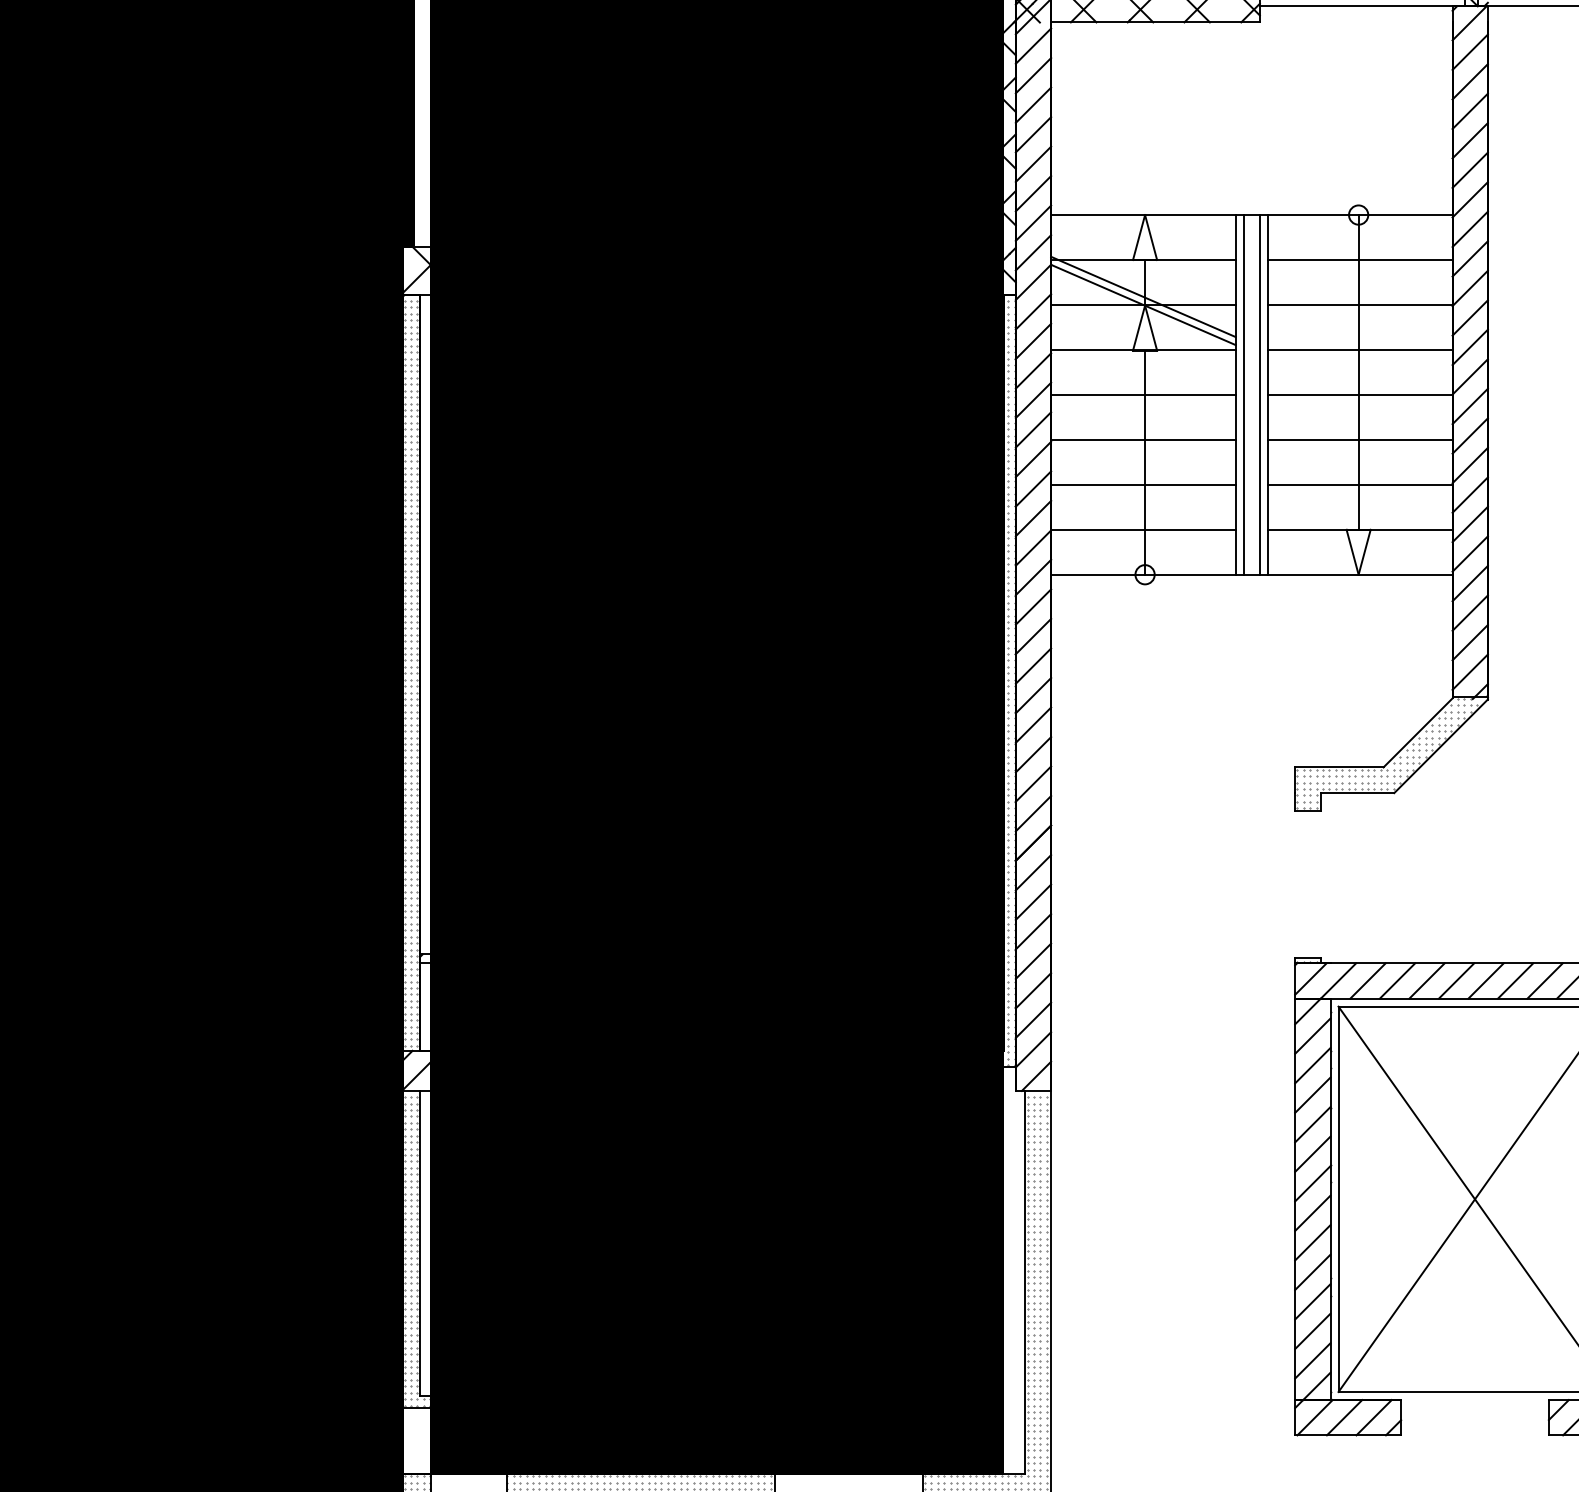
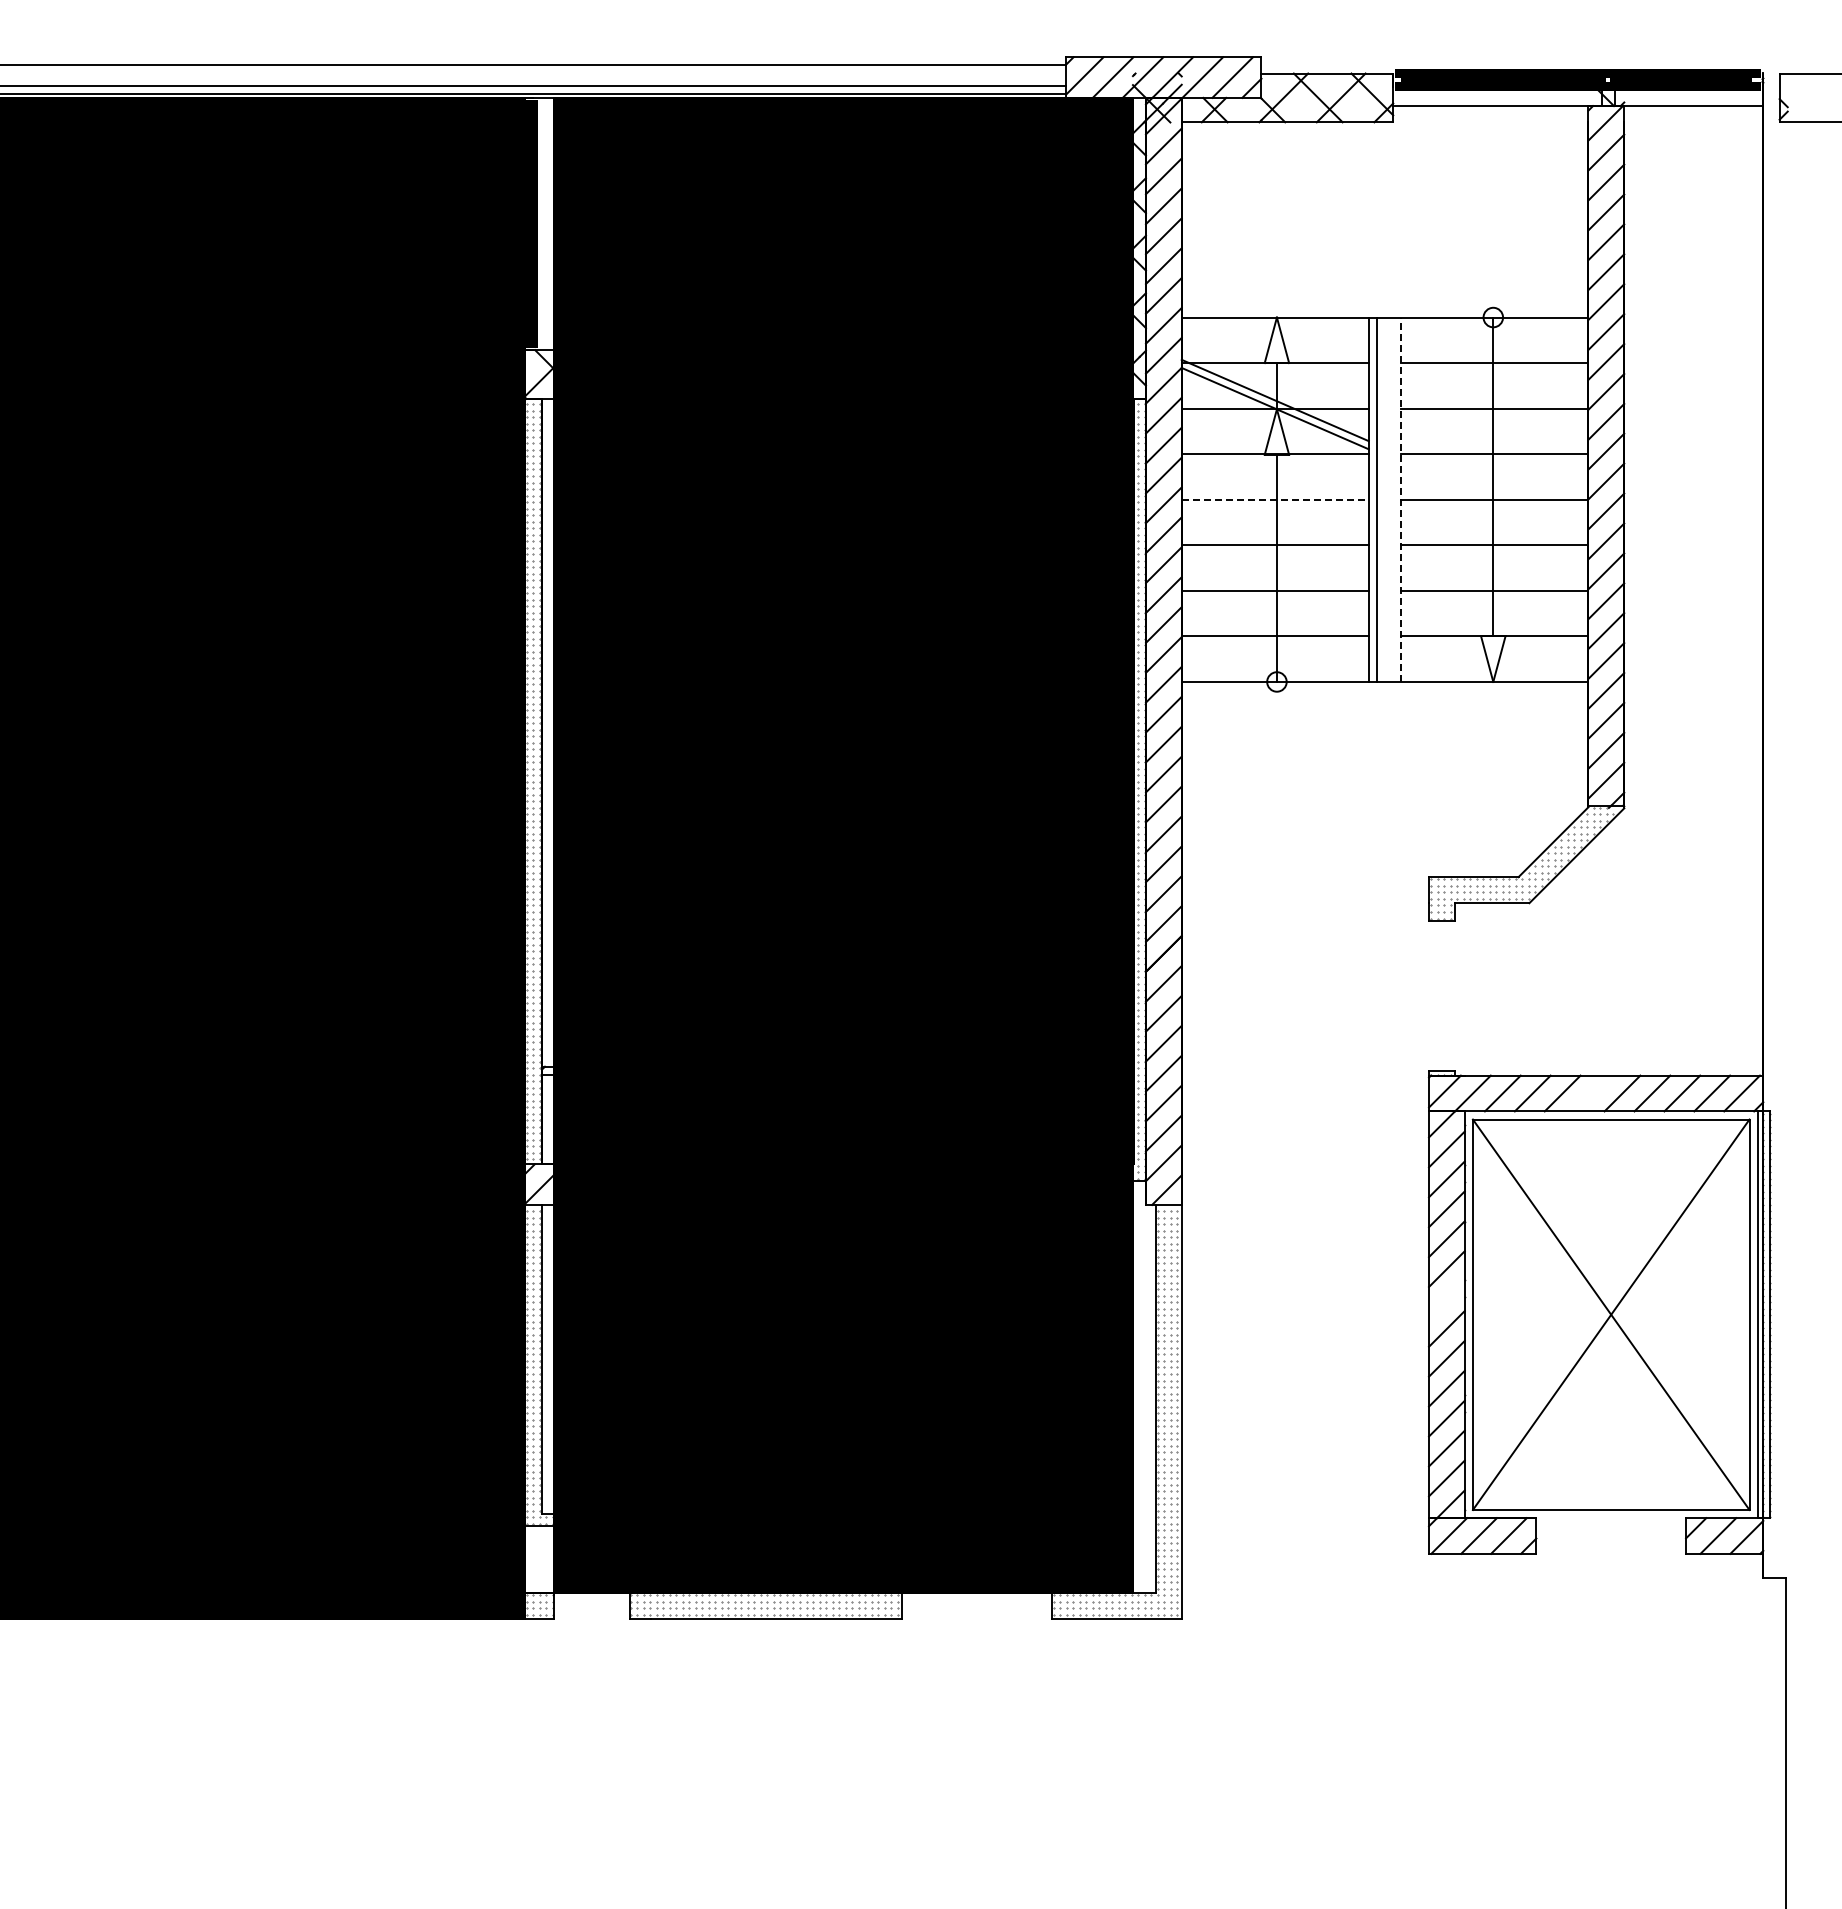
line: (1143, 394) -> (1275, 499), solid -> dashed
line: (1260, 394) -> (1393, 499), removed
line: (1268, 394) -> (1401, 499), solid -> dashed
line: (1456, 980) -> (1592, 1093), removed
line: (1312, 1183) -> (1446, 1298), removed

